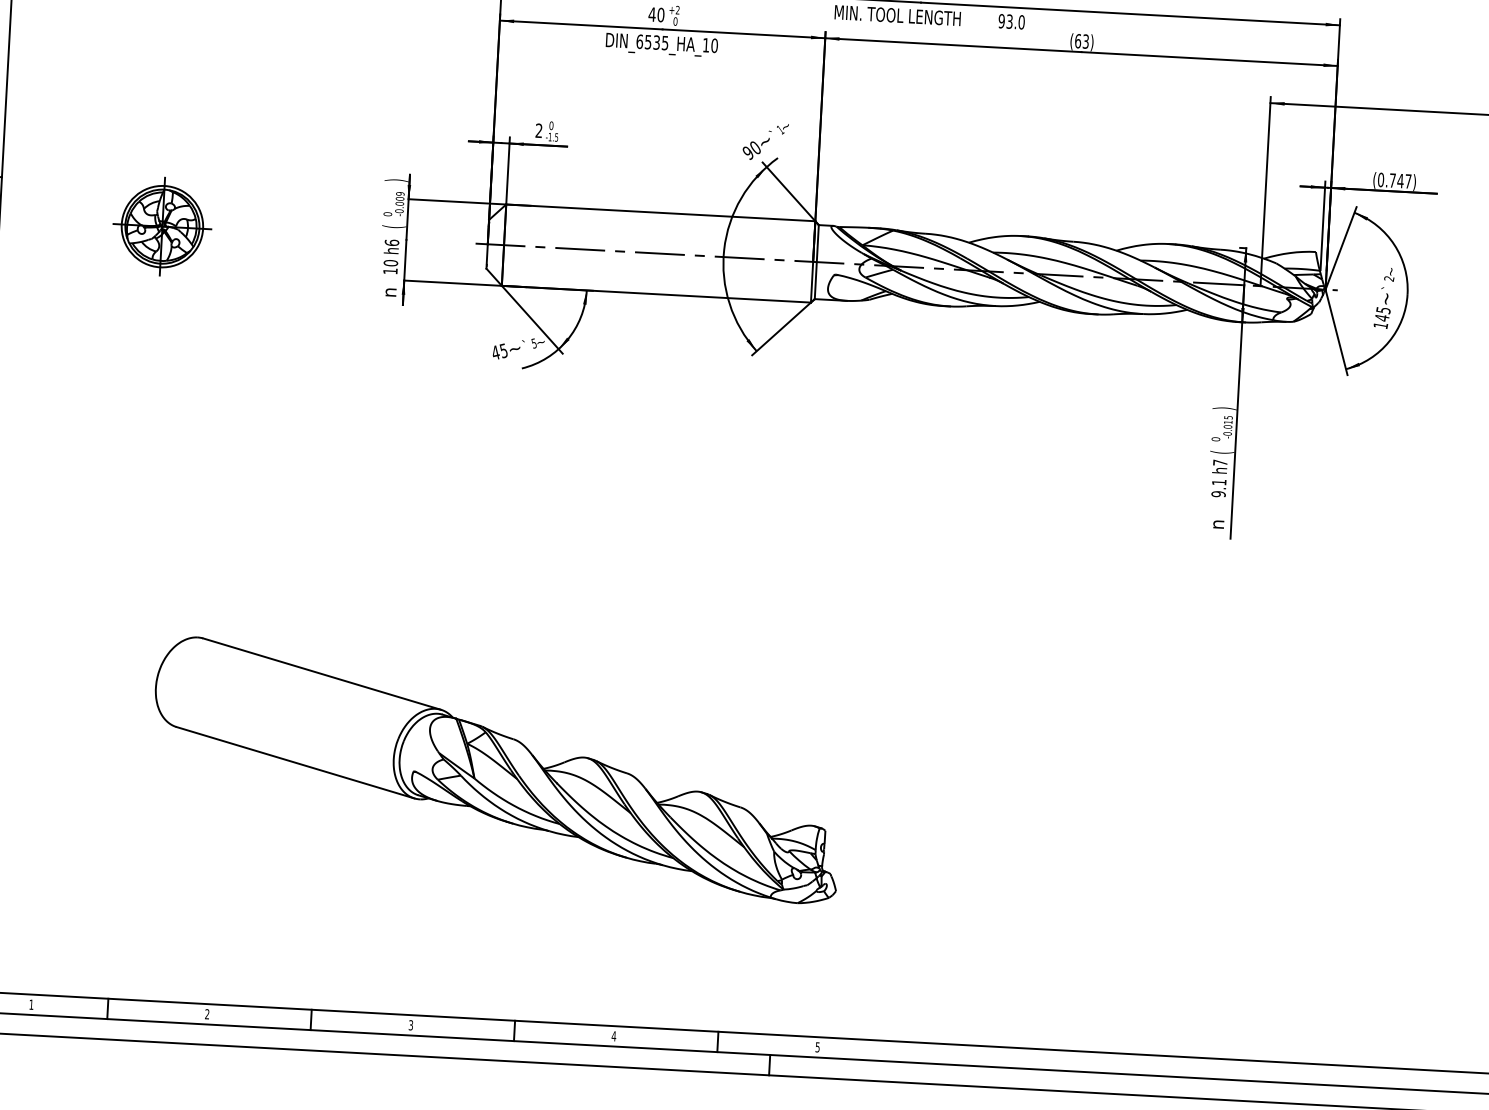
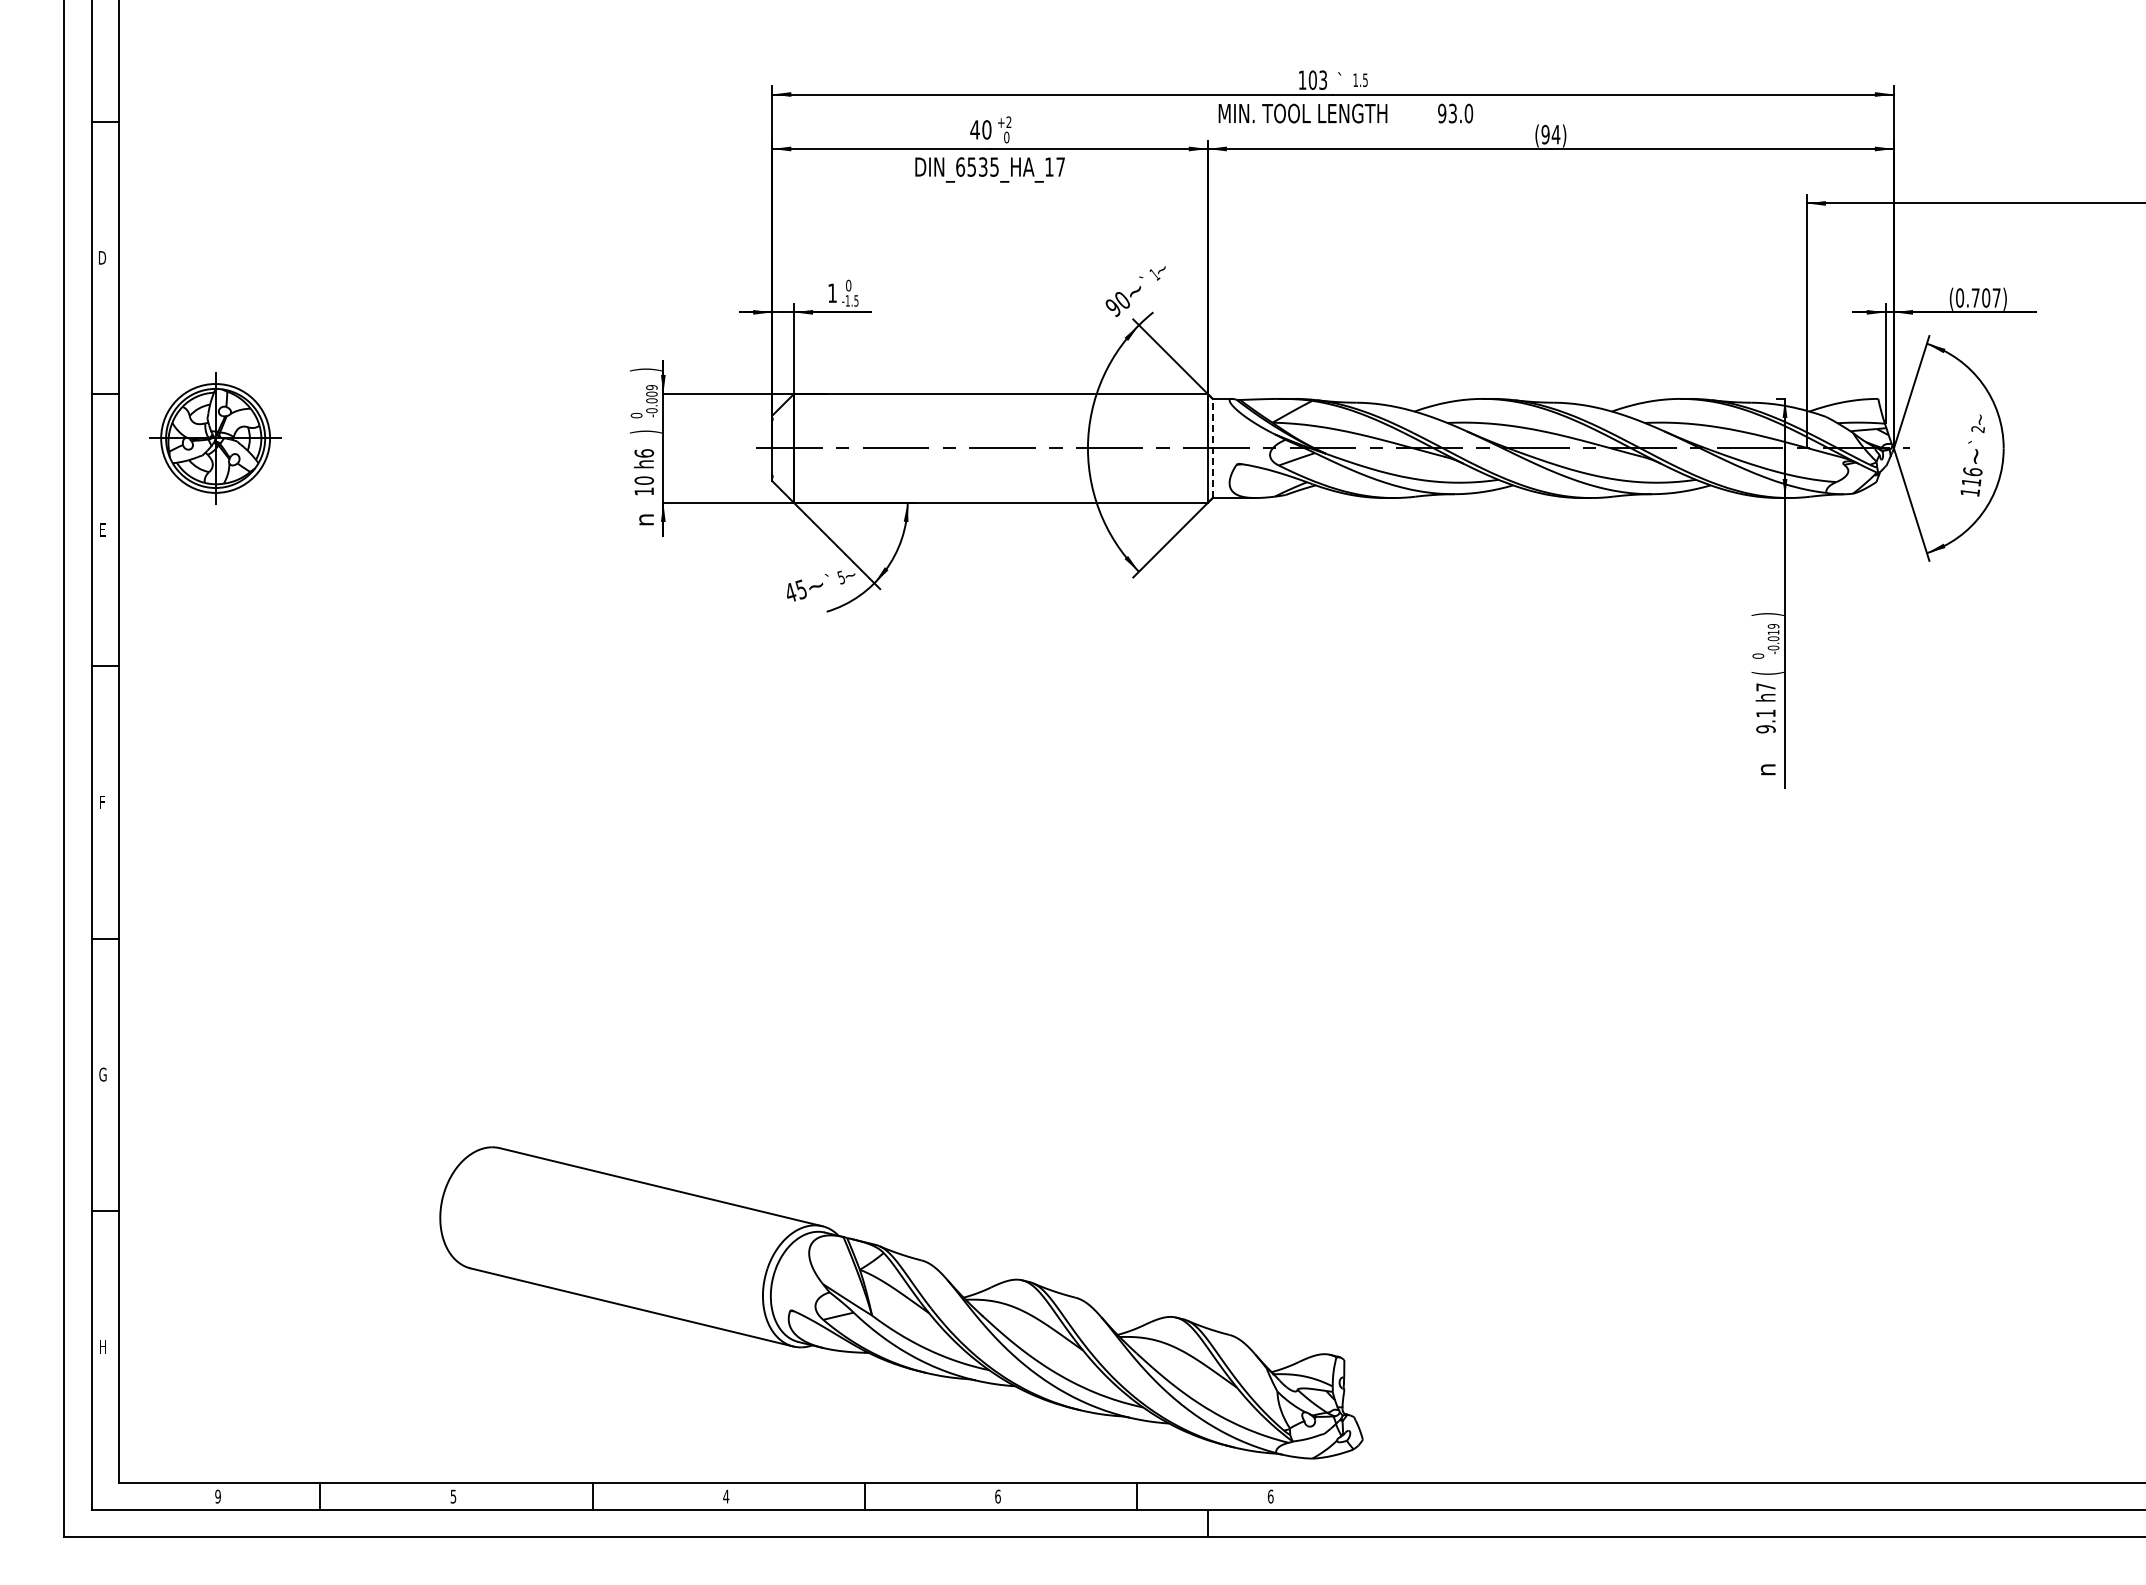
text: (1081, 41) -> (1550, 134), (63) -> (94)
text: (714, 45) -> (1060, 166), DIN_6535_HA_10 -> DIN_6535_HA_17
text: (539, 130) -> (832, 292), 2 -> 1
text: (1400, 180) -> (1985, 297), (0.747) -> (0.707)
part: (162, 226) -> (215, 438), moved
text: (393, 226) -> (645, 431), ( -> )
line: (816, 262) -> (1212, 448), solid -> dashed
text: (1383, 313) -> (1972, 476), 145 -> 116
text: (1227, 417) -> (1772, 626), -0.015 -> -0.019
part: (496, 769) -> (901, 1302), moved
text: (31, 1004) -> (217, 1496), 1 -> 9
text: (207, 1014) -> (453, 1496), 2 -> 5
text: (411, 1025) -> (726, 1496), 3 -> 4
text: (613, 1036) -> (997, 1496), 4 -> 6
text: (817, 1047) -> (1270, 1496), 5 -> 6

